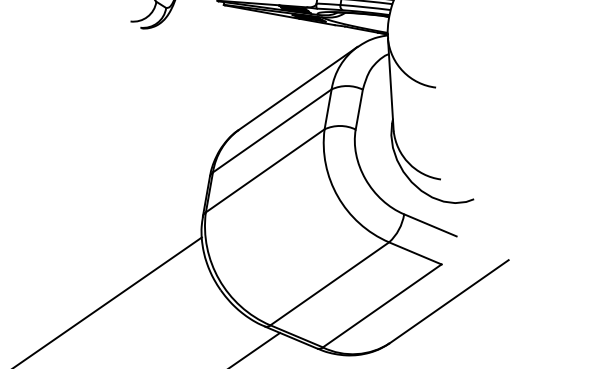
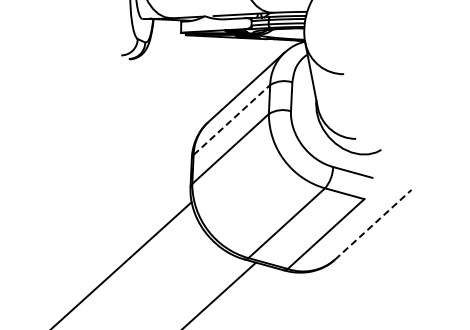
line: (271, 131) -> (231, 120), solid -> dashed
line: (449, 301) -> (373, 224), solid -> dashed

